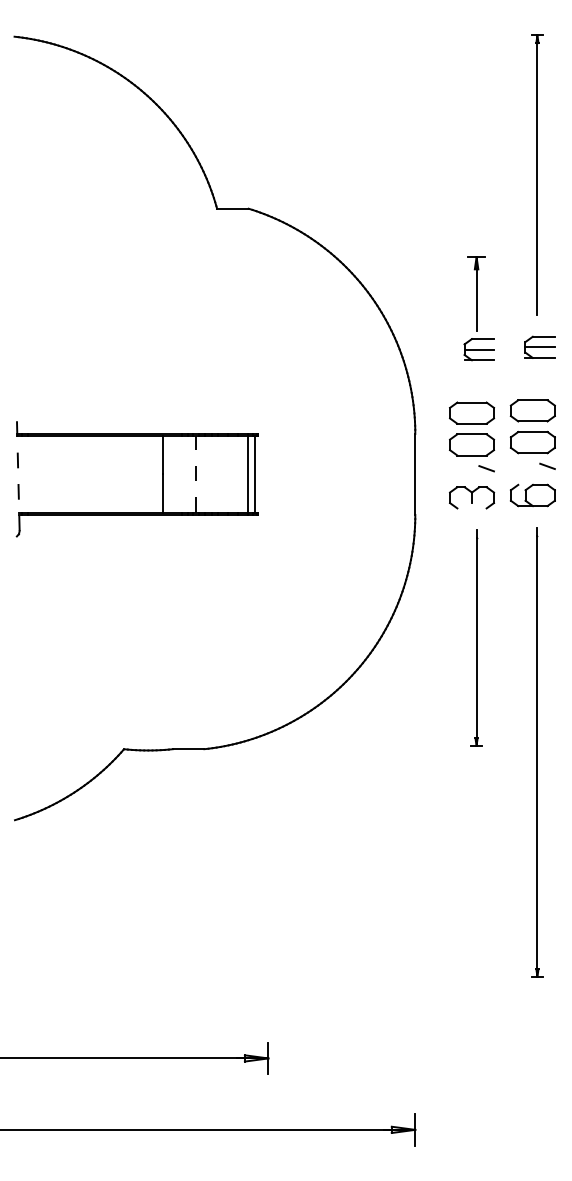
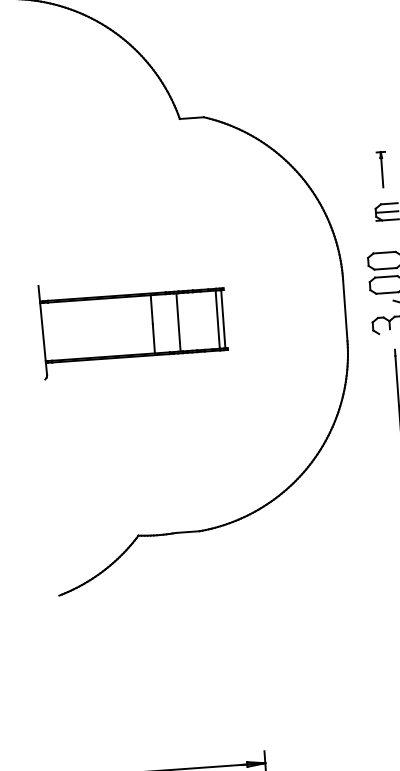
part: (476, 293) -> (382, 169), size x0.62
line: (18, 472) -> (43, 330), dashed -> solid
line: (196, 473) -> (178, 321), dashed -> solid

